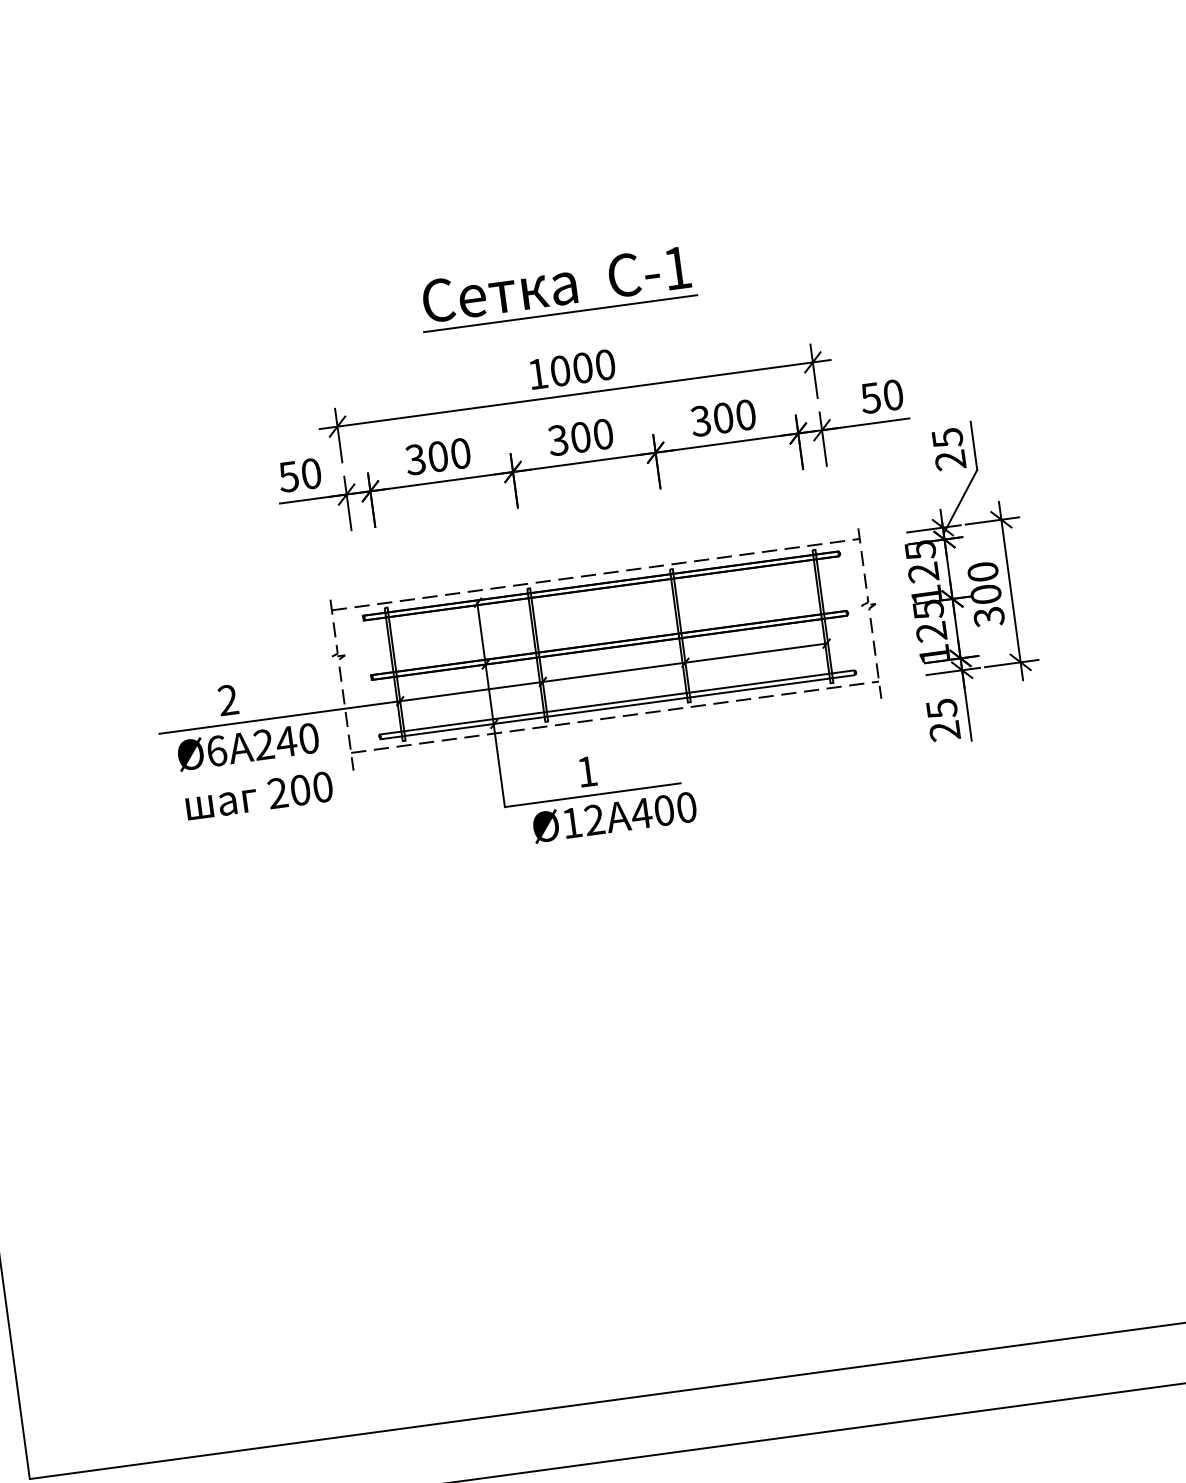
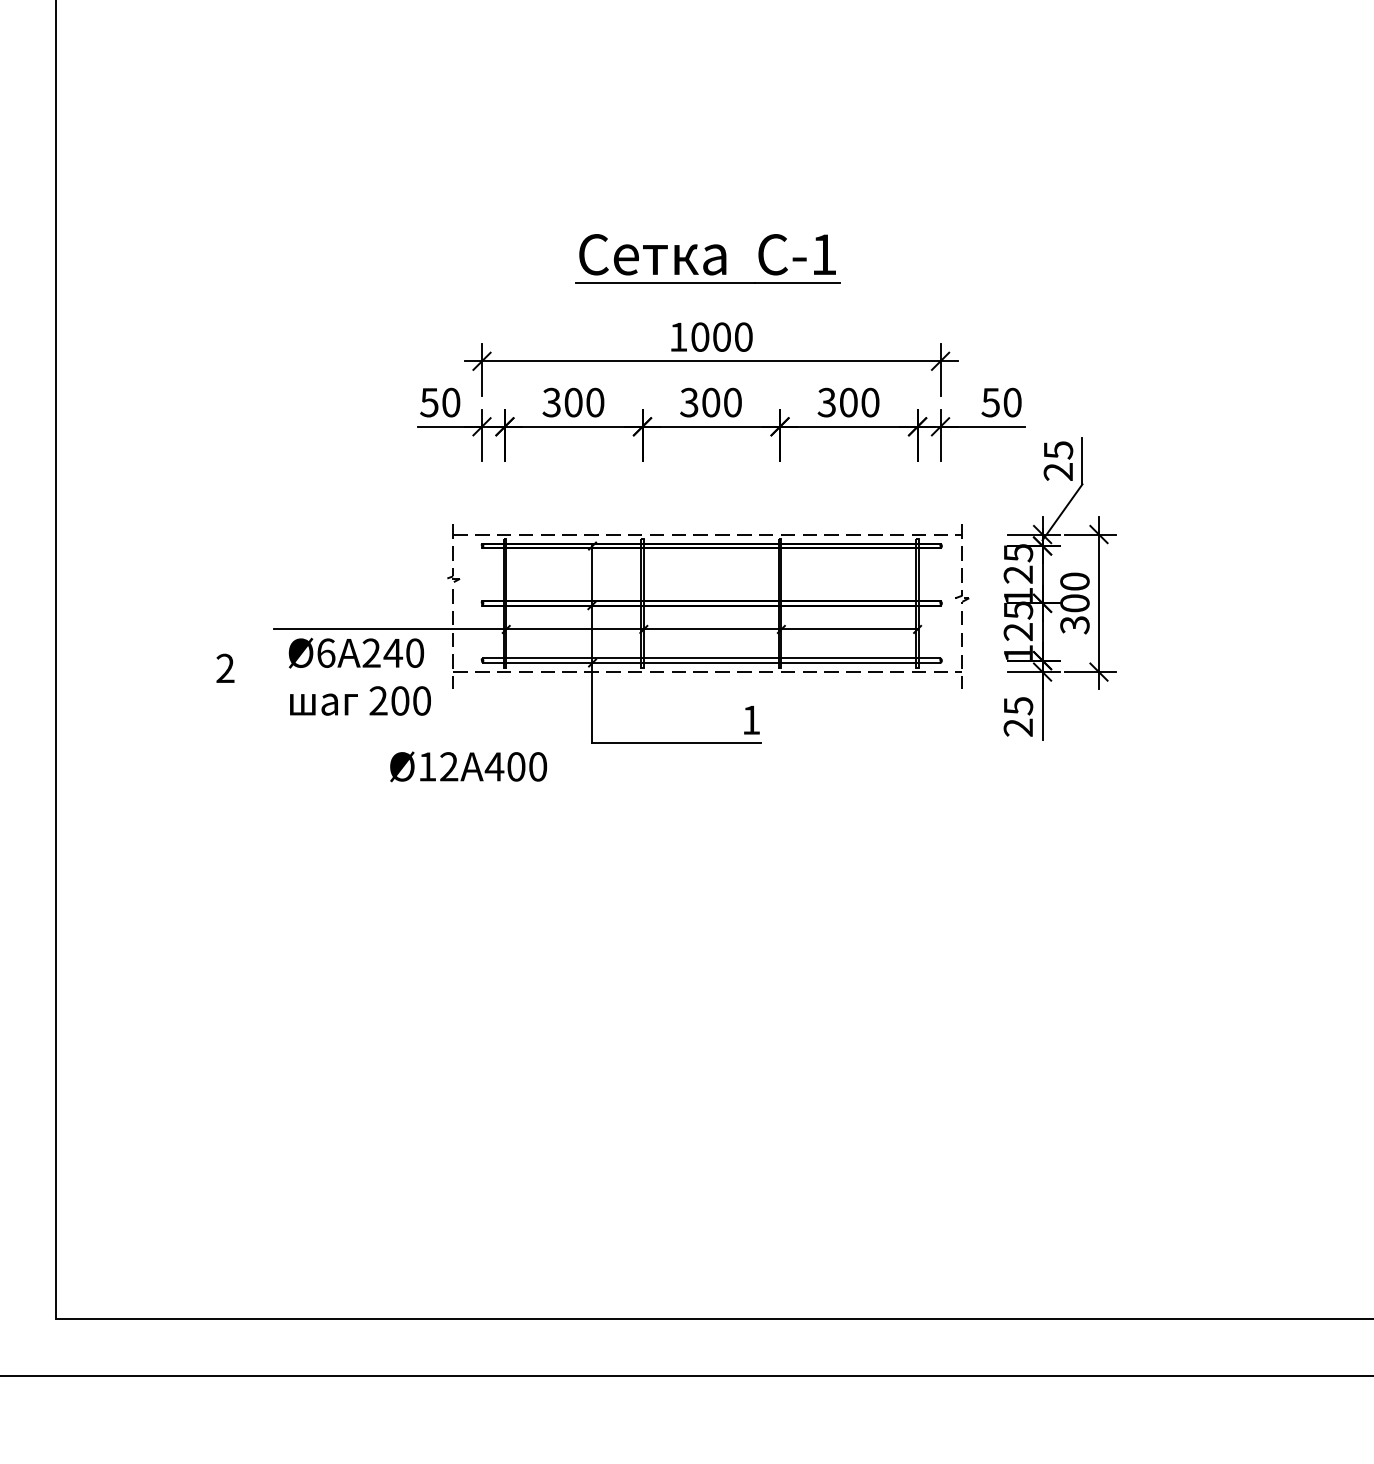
text: (228, 699) -> (225, 667), moved
text: (587, 772) -> (751, 720), moved
text: (614, 816) -> (468, 766), moved

